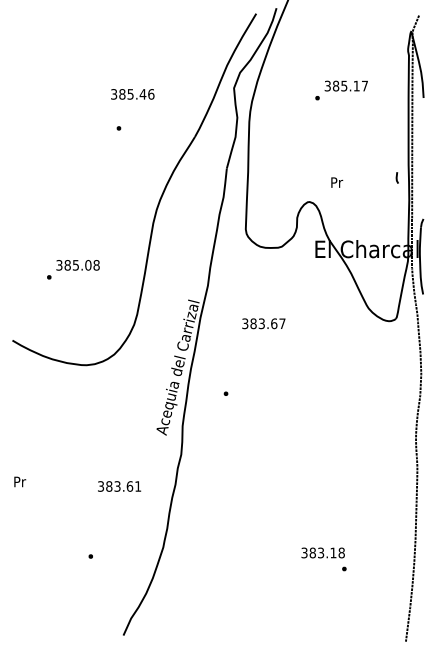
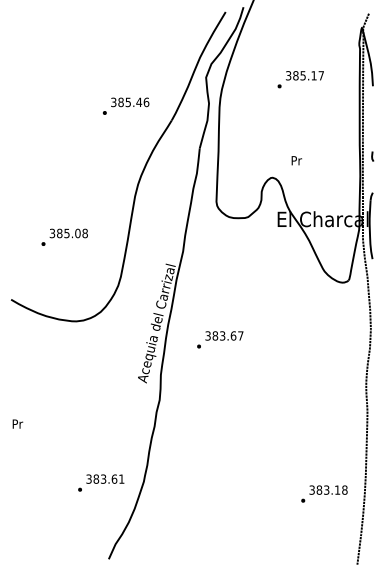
text: (132, 94) -> (129, 102), moved
line: (396, 177) -> (371, 156), moved
text: (263, 323) -> (224, 335), moved
text: (119, 486) -> (105, 479), moved
text: (322, 552) -> (327, 489), moved

